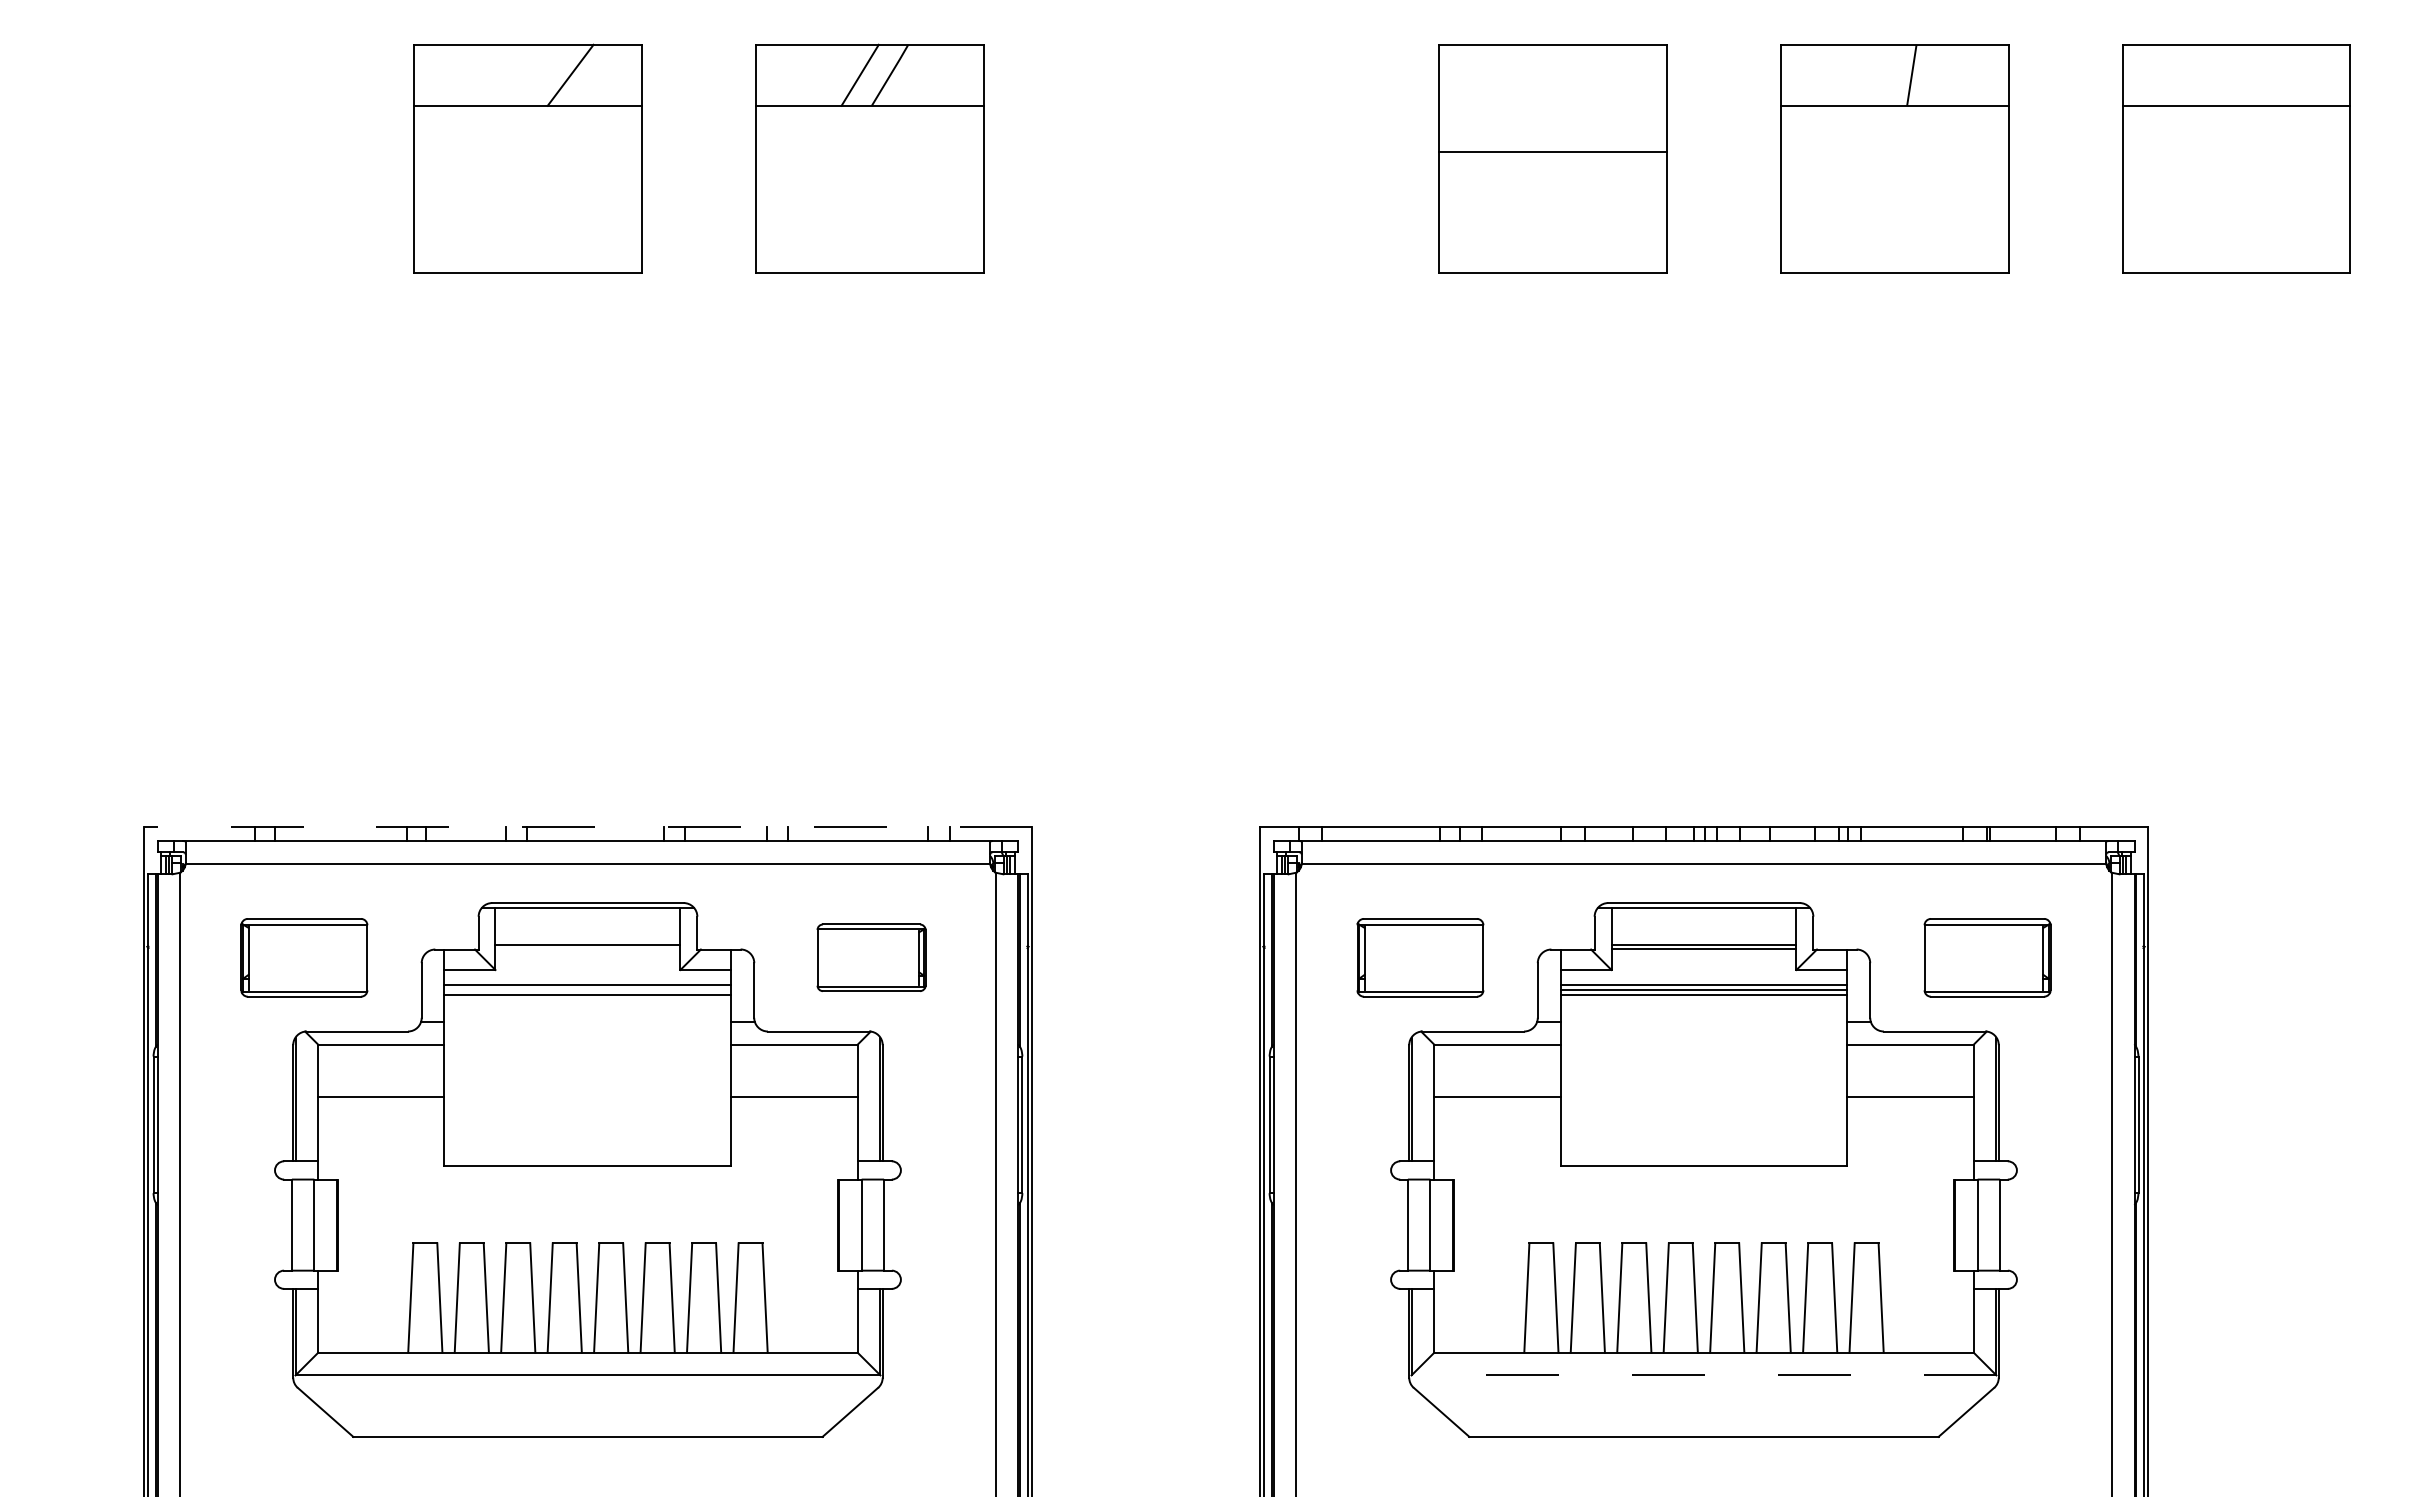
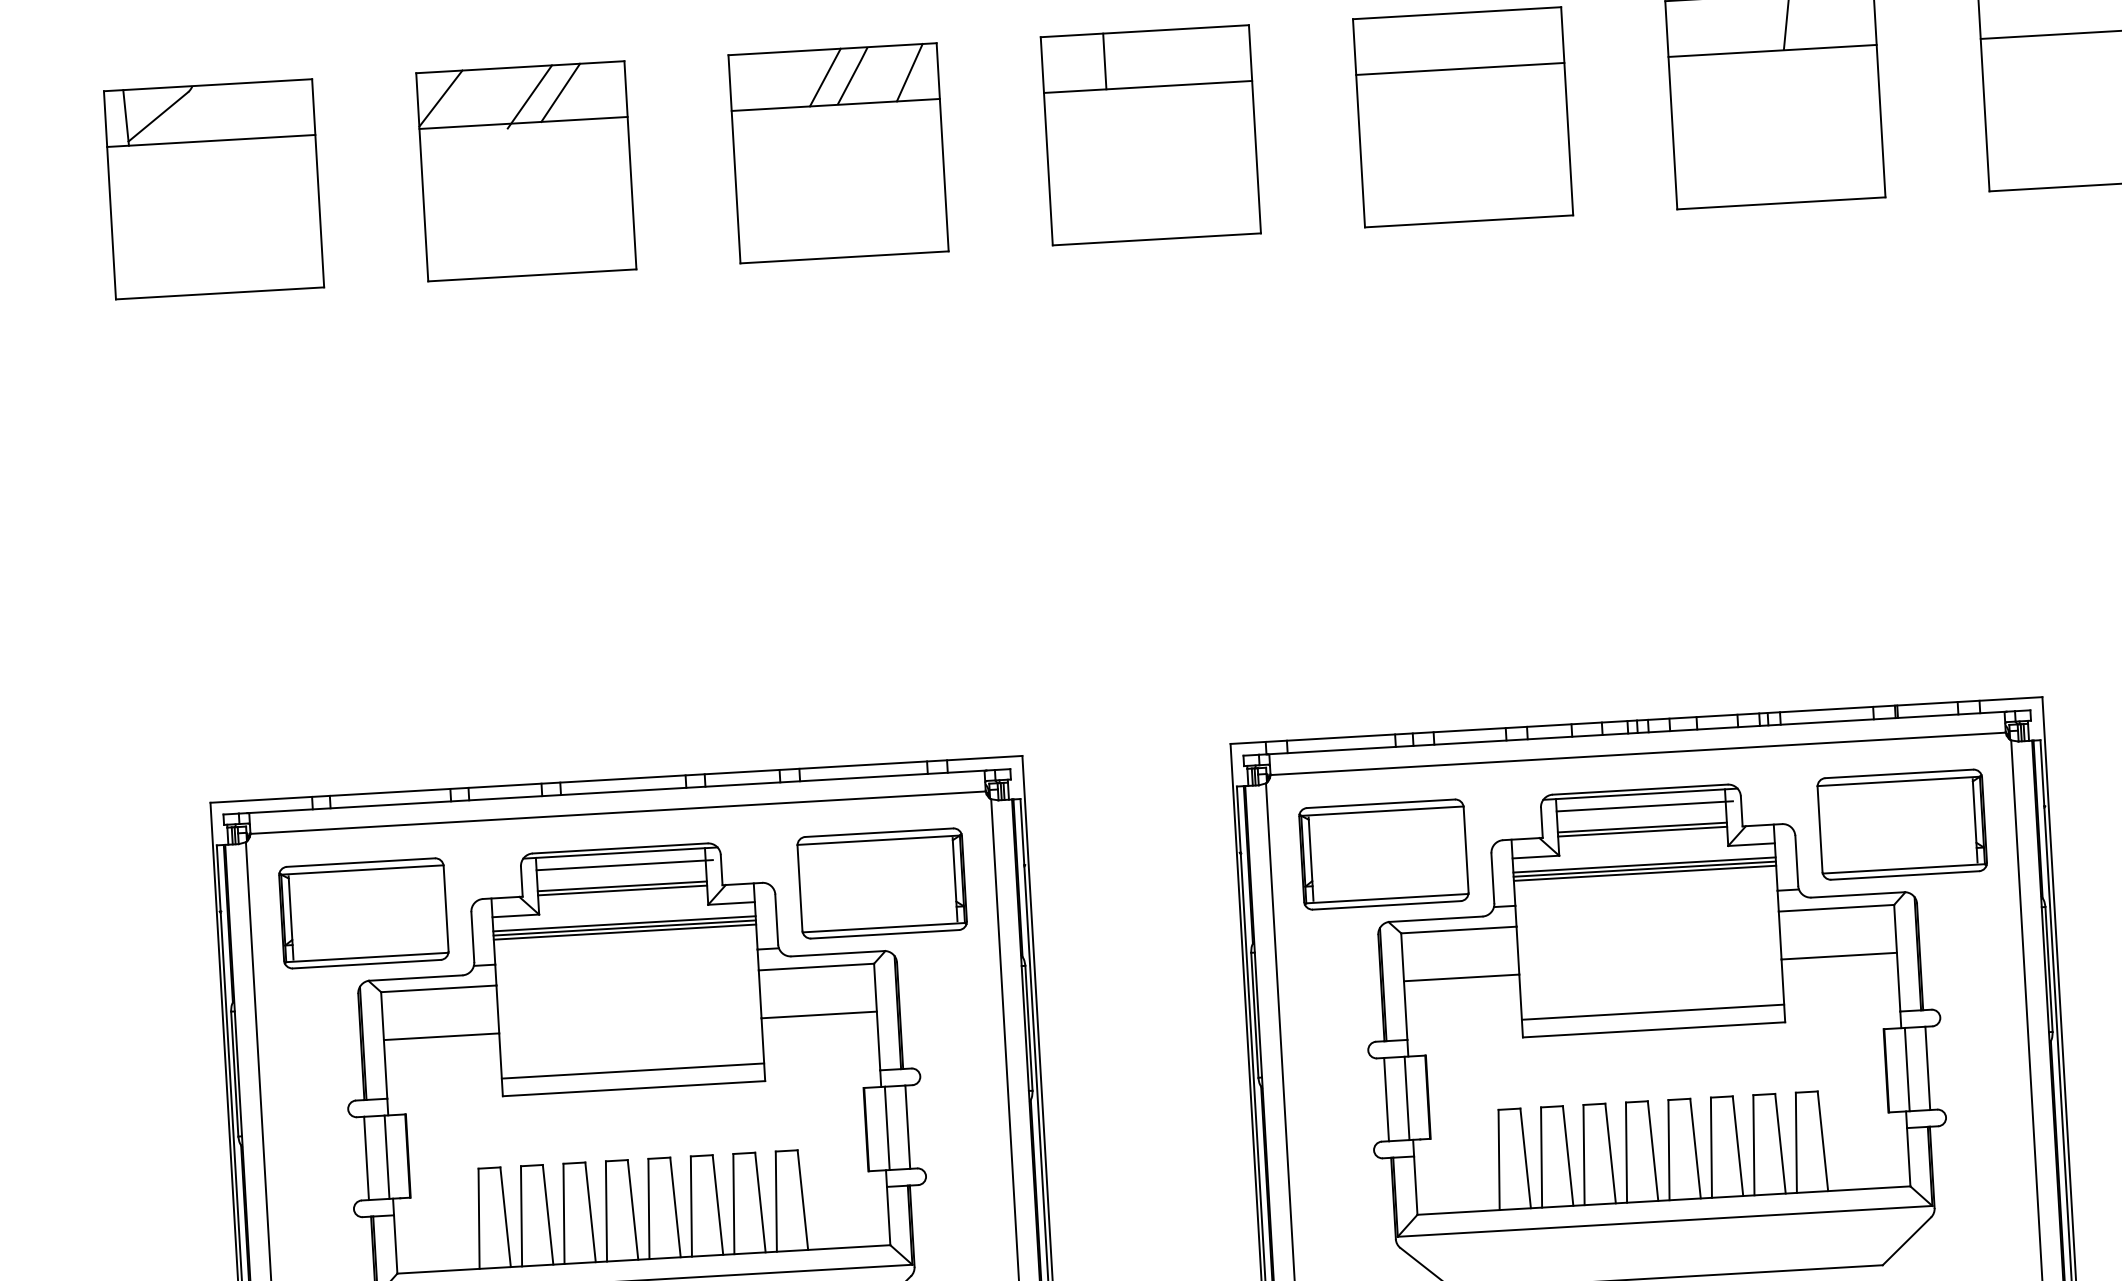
line: (439, 73) -> (440, 98), added
line: (952, 74) -> (909, 71), added
line: (536, 77) -> (529, 96), added
line: (1553, 151) -> (1460, 68), moved
part: (186, 158) -> (214, 189), added
part: (1211, 158) -> (1150, 135), added
line: (587, 827) -> (615, 779), dashed -> solid
line: (591, 921) -> (624, 865), added
line: (1707, 921) -> (1644, 806), added
line: (587, 949) -> (622, 890), added
part: (304, 957) -> (363, 913), size x1.43
part: (871, 957) -> (882, 883), size x1.67
part: (1420, 957) -> (1383, 854), size x1.43
part: (1987, 957) -> (1902, 824), size x1.43
line: (587, 990) -> (624, 928), added
line: (587, 1146) -> (632, 1071), added
line: (1703, 1146) -> (1652, 1012), added
line: (1703, 1375) -> (1664, 1221), dashed -> solid

